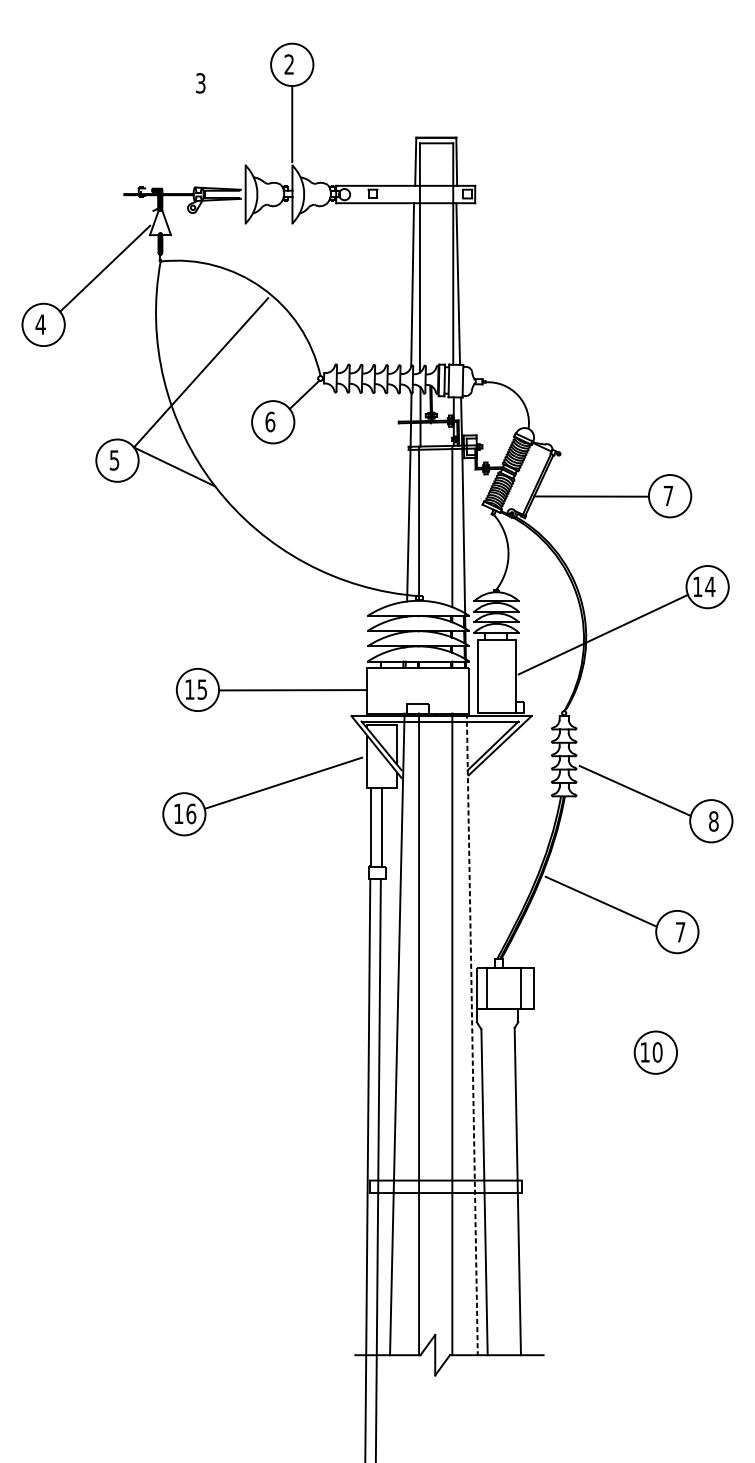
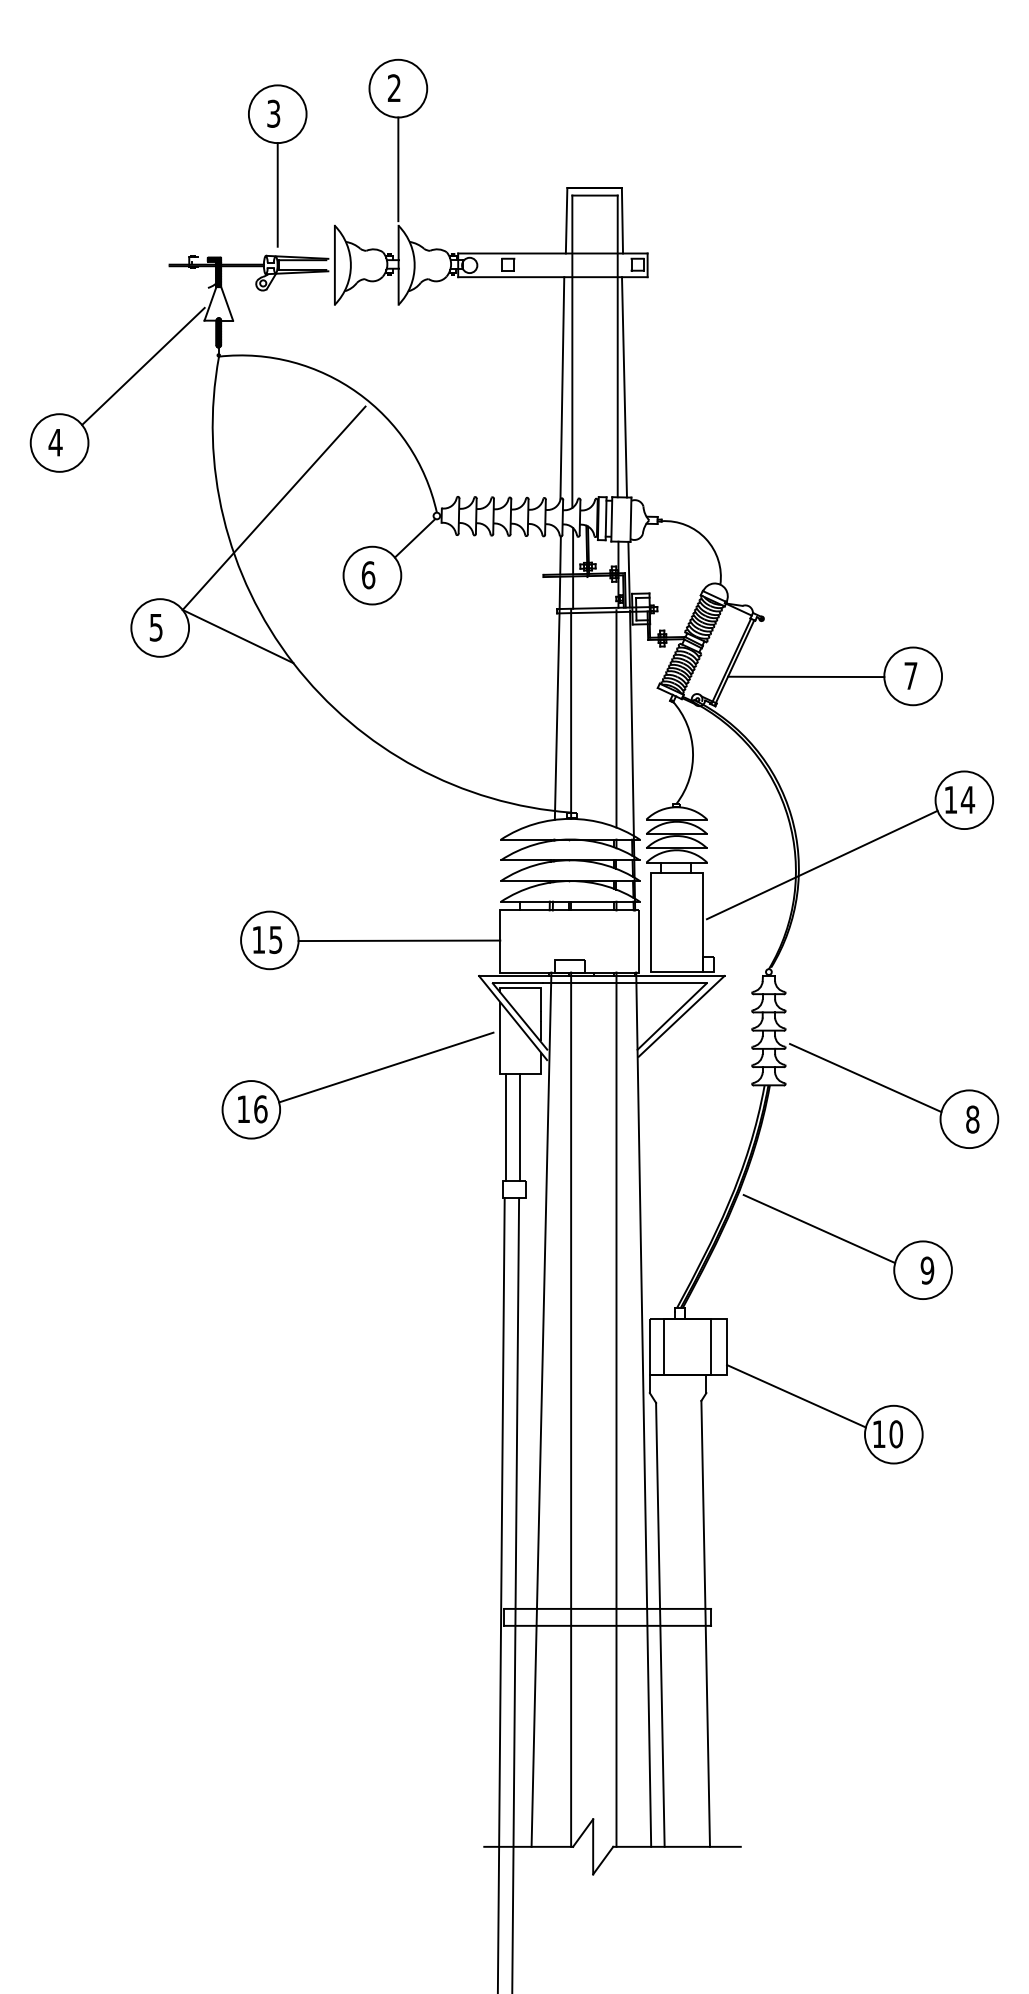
part: (203, 121) -> (277, 165), added
text: (680, 932) -> (927, 1270), 7 -> 9
line: (584, 1024) -> (796, 1396), added
line: (472, 1034) -> (643, 1410), dashed -> solid

